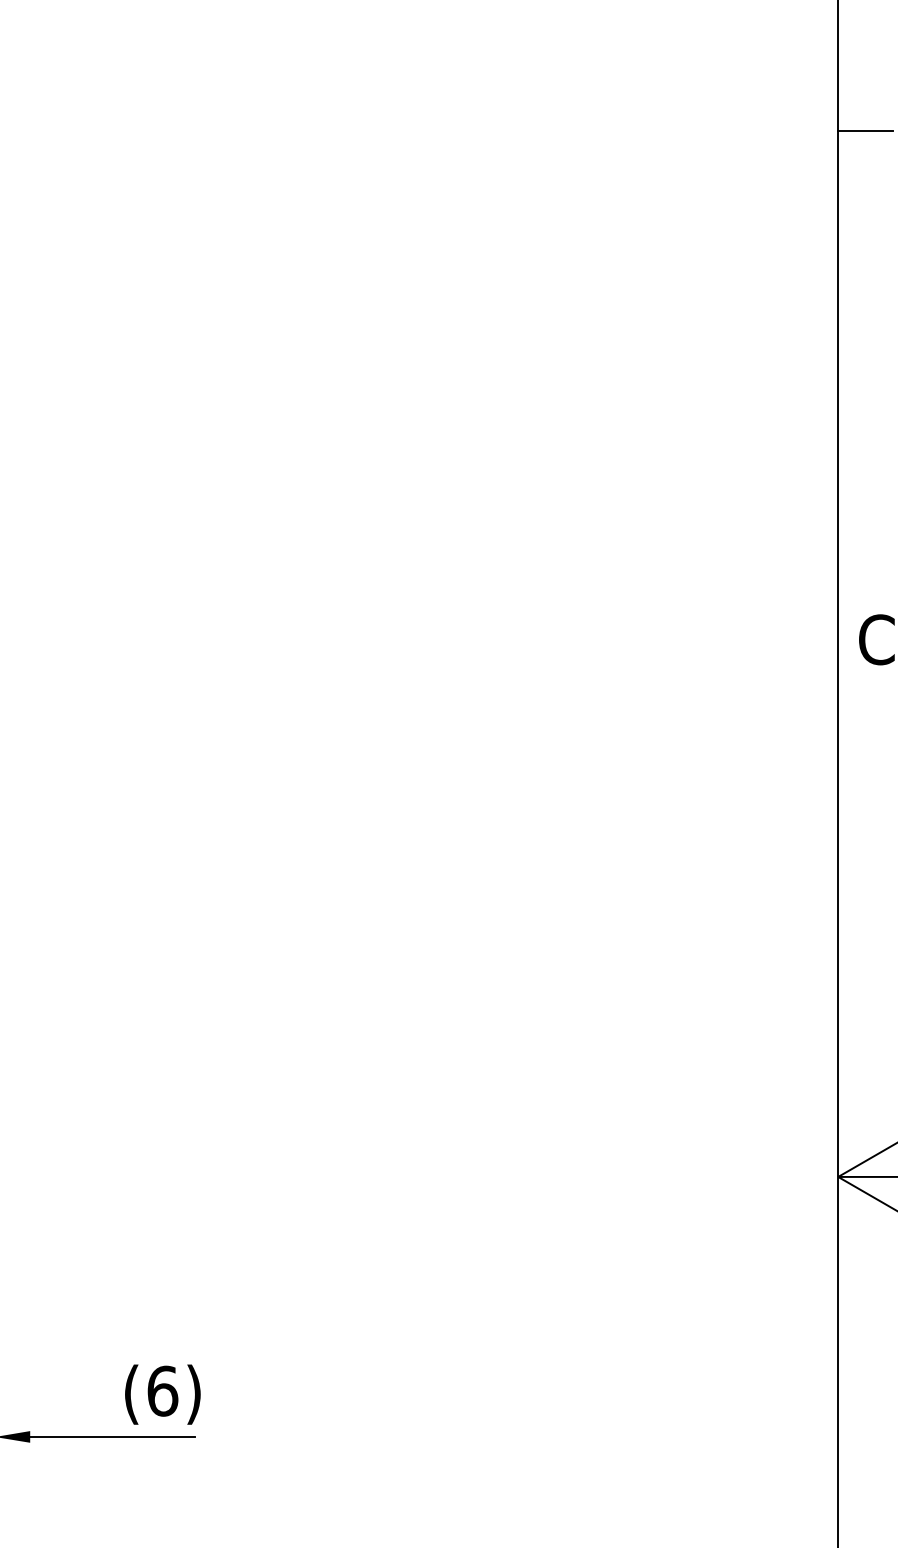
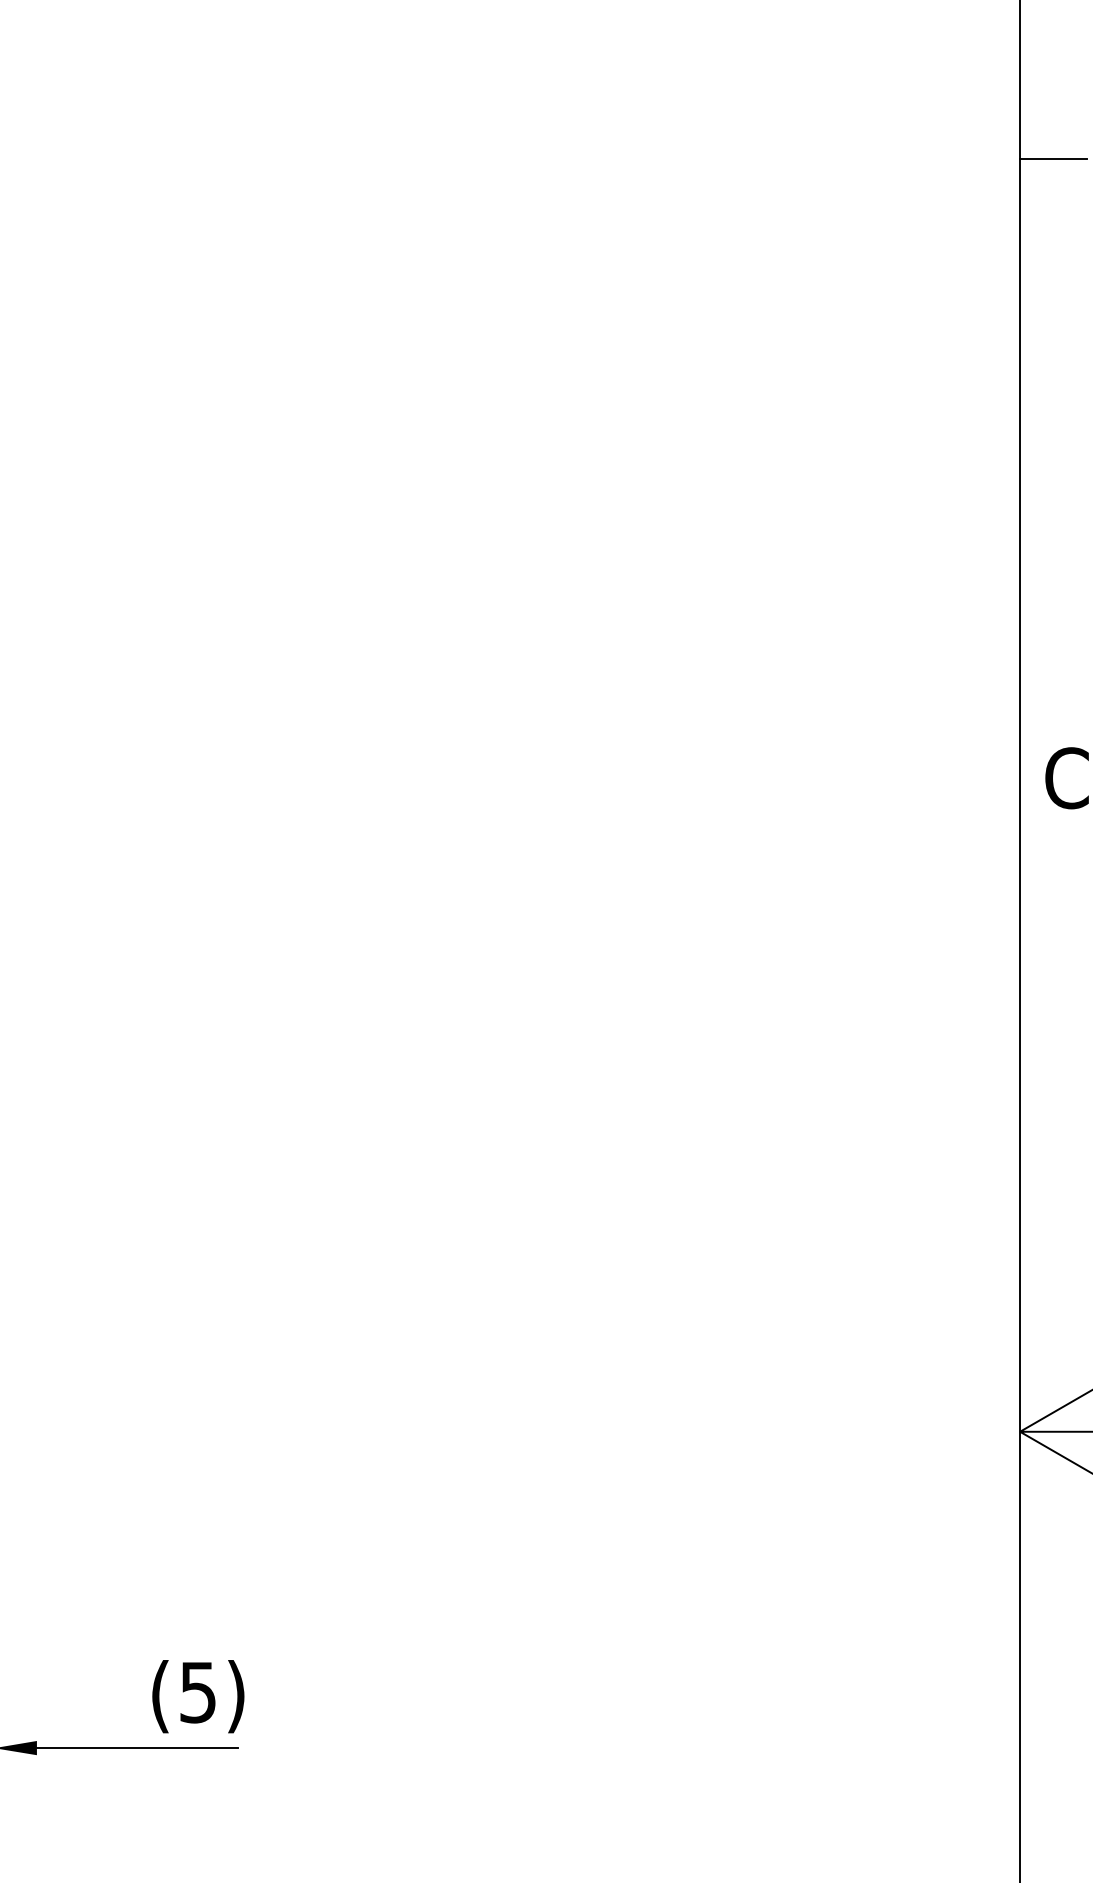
text: (162, 1391) -> (198, 1692), (6) -> (5)

